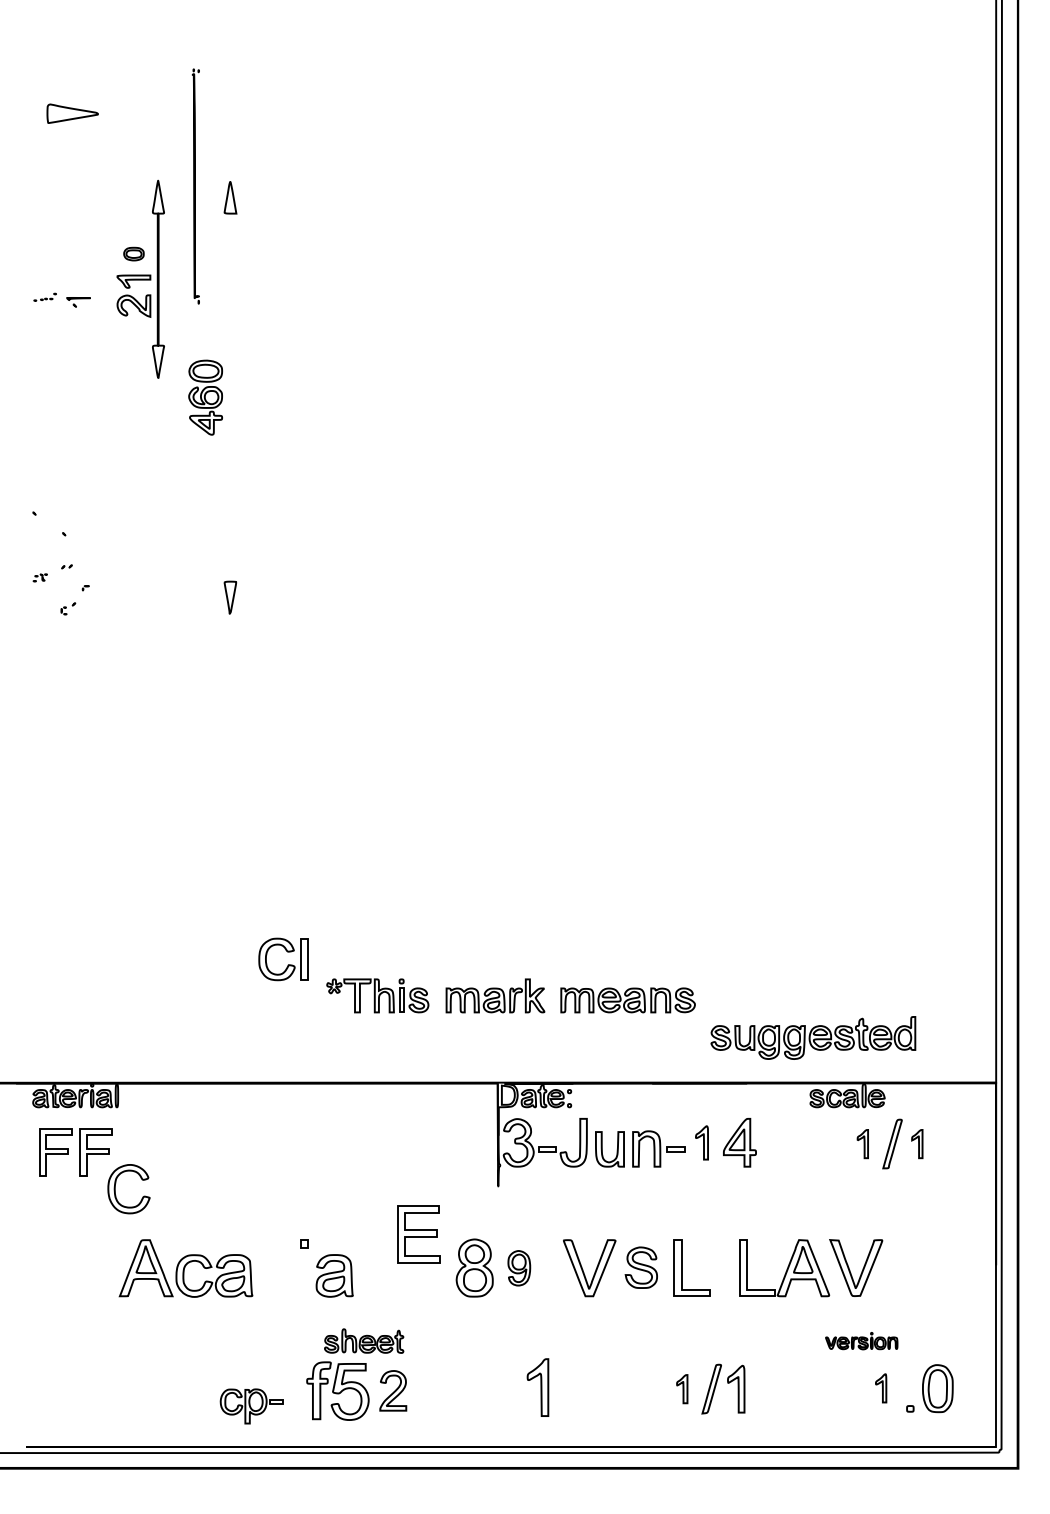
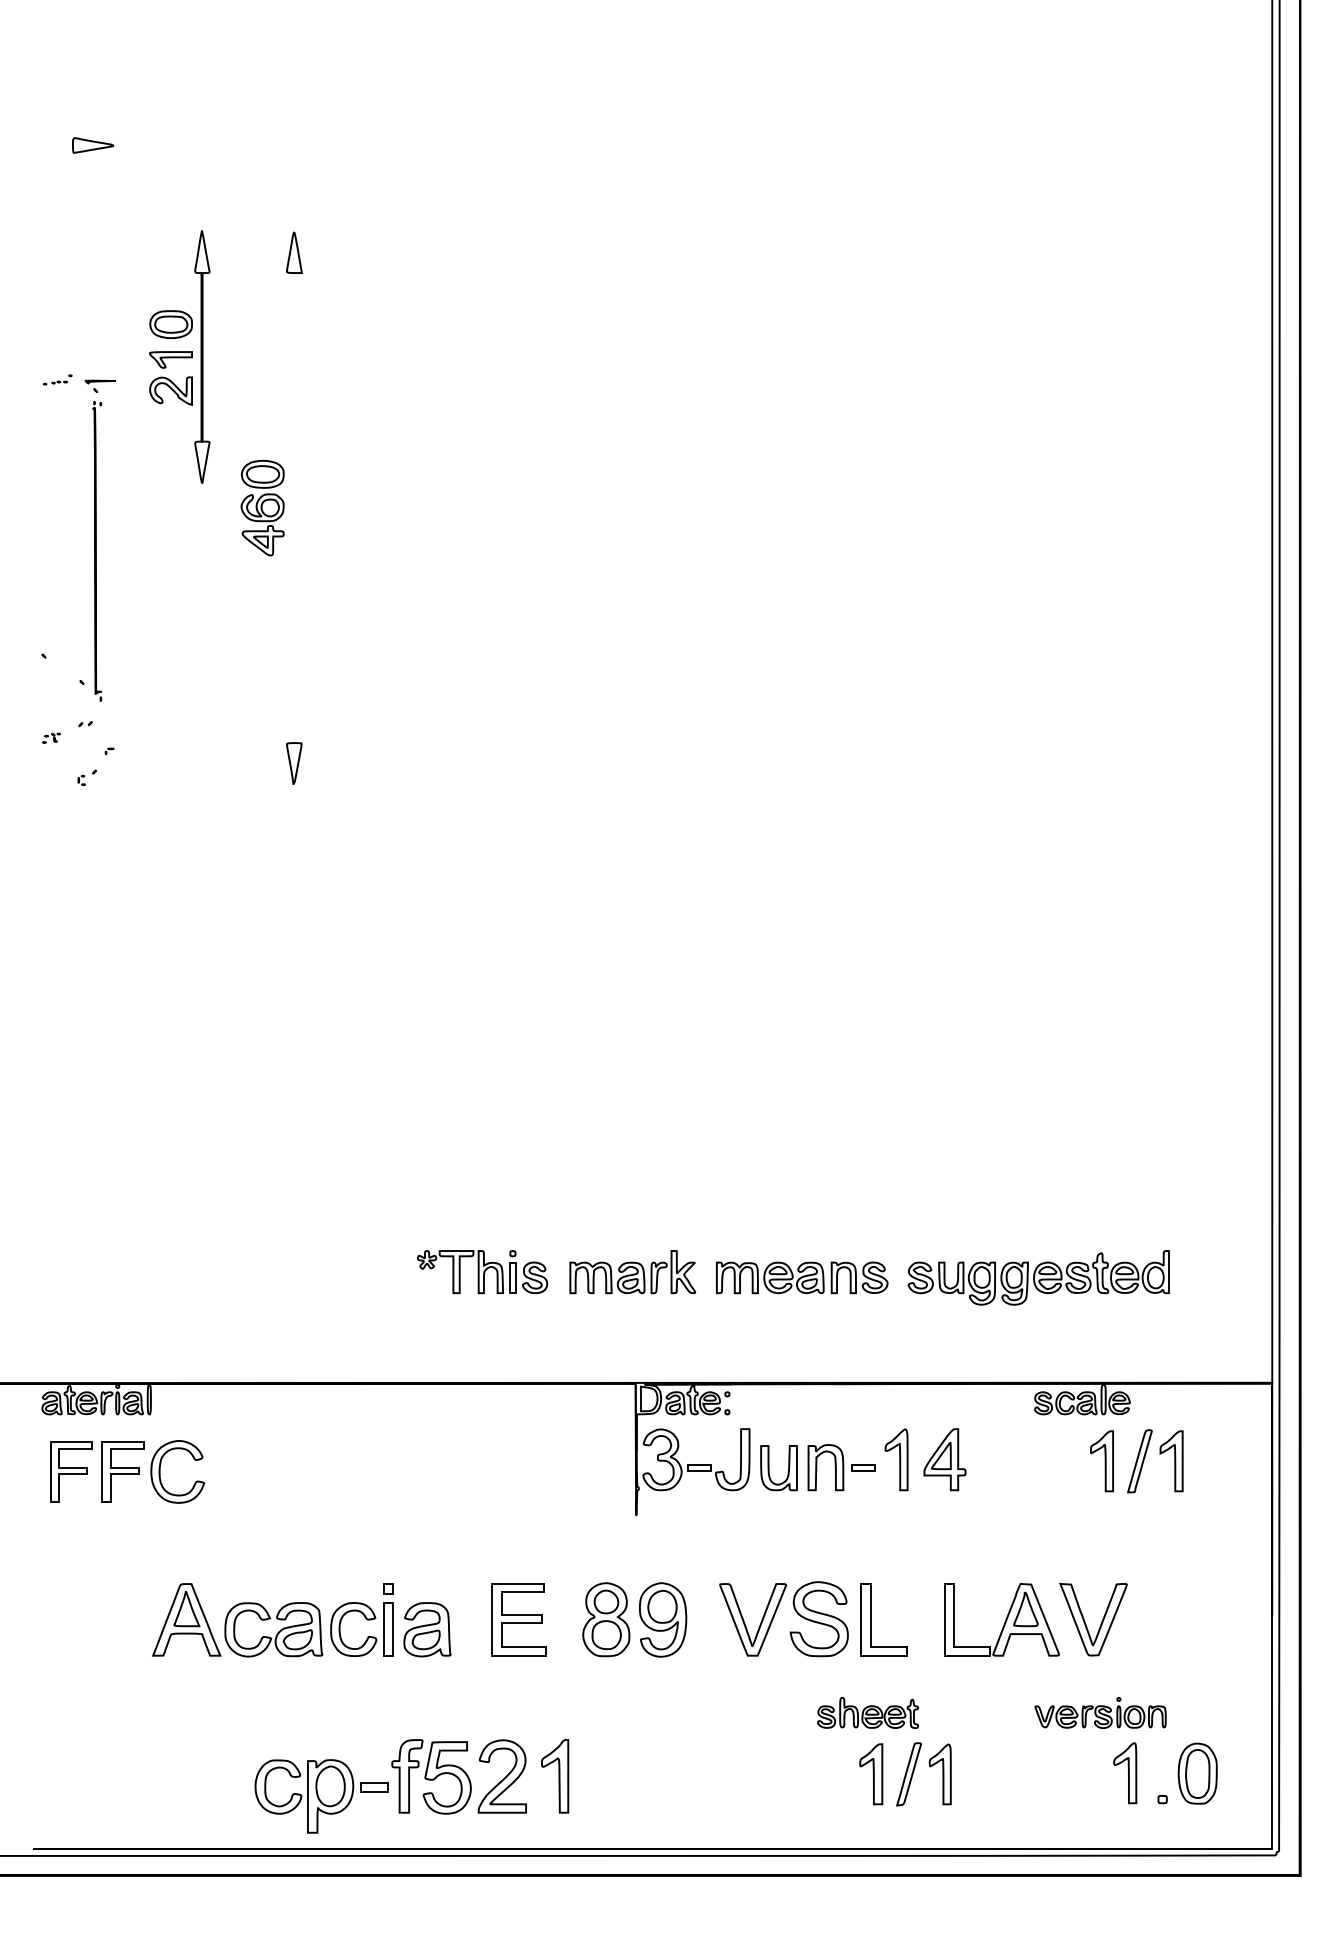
part: (73, 113) -> (93, 145), size x0.62
part: (196, 186) -> (97, 551), moved
part: (133, 253) -> (170, 324), size x1.67
part: (287, 964) -> (367, 1636), moved
part: (813, 1037) -> (1038, 1277), moved
part: (701, 1142) -> (896, 1459), size x1.43
part: (862, 1144) -> (1101, 1461), size x1.67
part: (917, 1144) -> (1171, 1461), size x1.67
part: (115, 1188) -> (160, 1471), moved
part: (418, 1234) -> (518, 1619), moved
part: (519, 1267) -> (663, 1619), size x1.67
part: (640, 1267) -> (818, 1619), size x1.43
part: (363, 1340) -> (867, 1712), moved
part: (861, 1340) -> (1100, 1712), size x1.43
part: (538, 1387) -> (555, 1776), moved
part: (881, 1388) -> (1125, 1773), size x1.67
part: (682, 1389) -> (871, 1774), size x1.67
part: (392, 1390) -> (501, 1776), size x1.43
part: (251, 1406) -> (321, 1796), size x1.67

